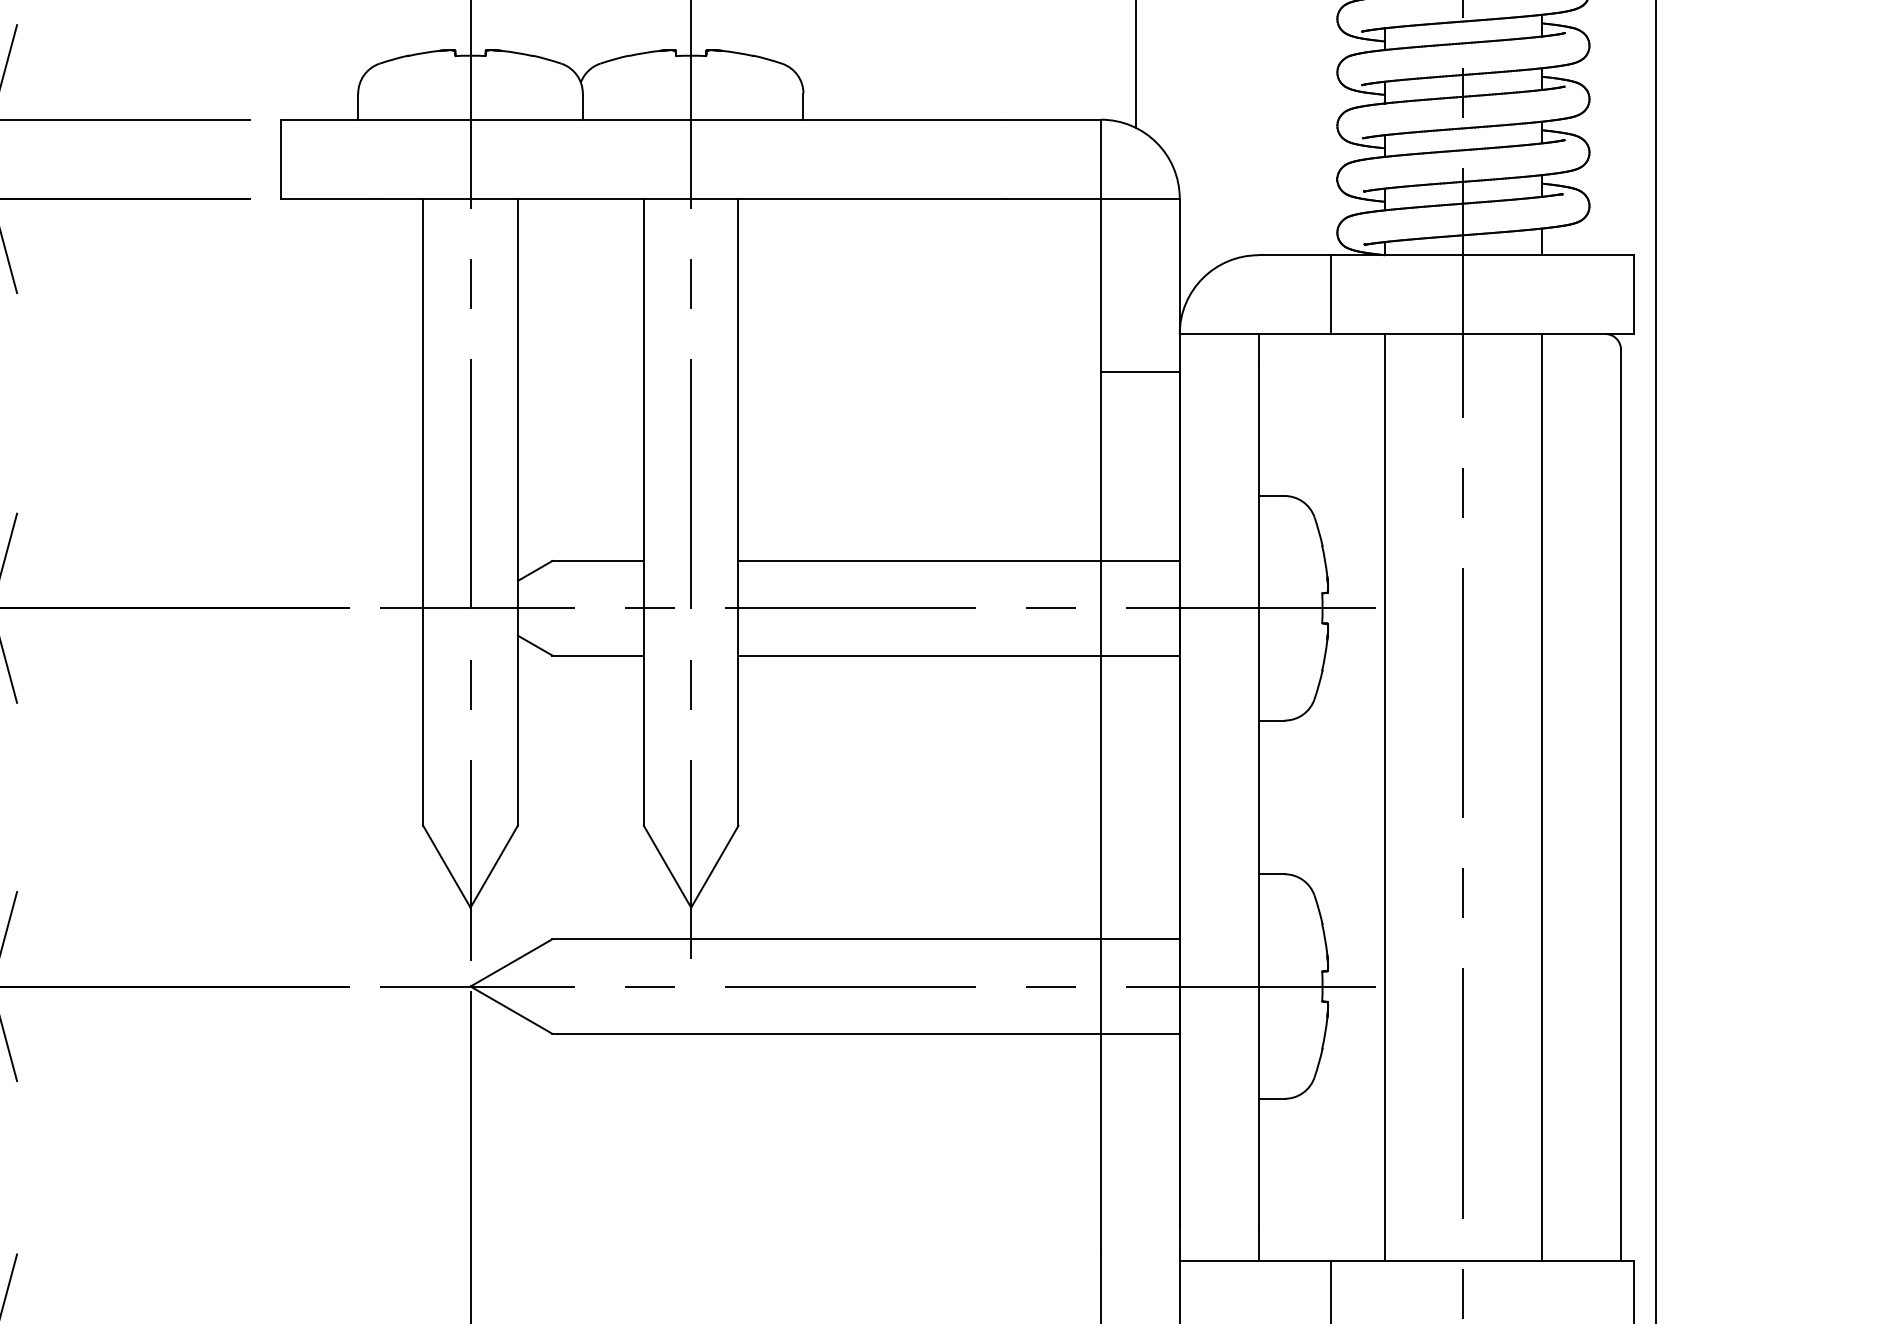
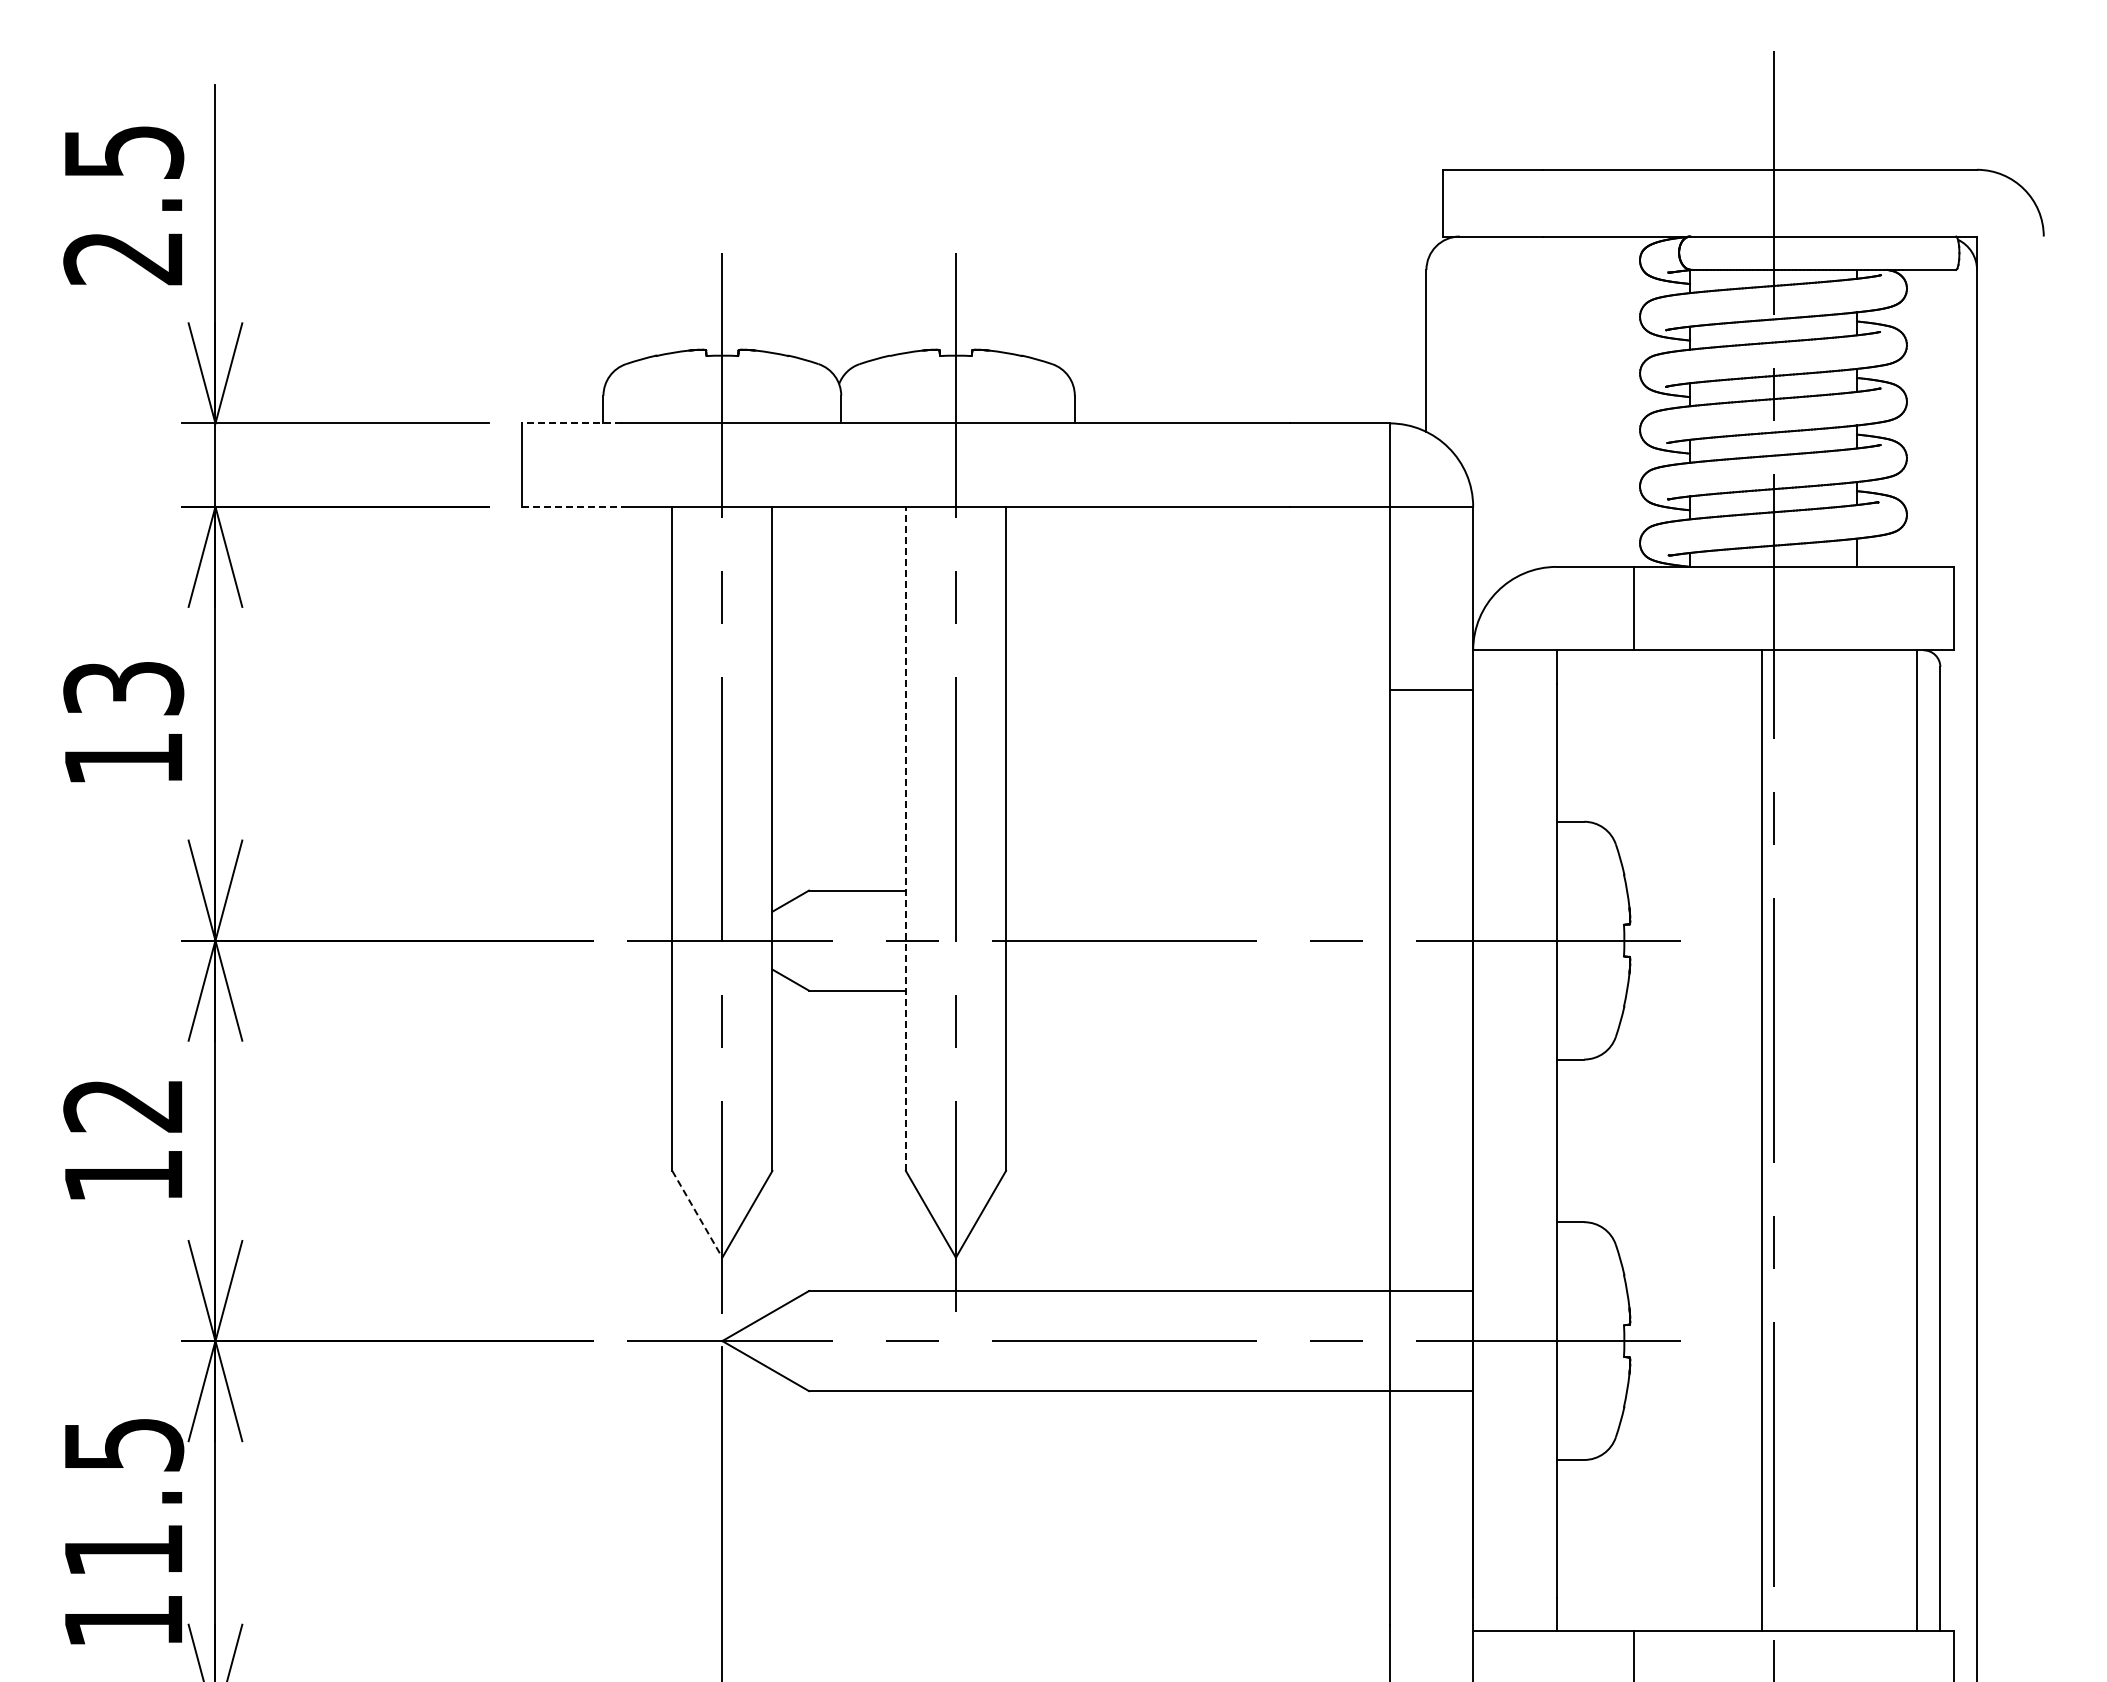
line: (328, 119) -> (571, 423), solid -> dashed
line: (328, 198) -> (572, 506), solid -> dashed
line: (643, 511) -> (905, 838), solid -> dashed
line: (959, 560) -> (1239, 890), removed
line: (959, 655) -> (1239, 990), removed
line: (1385, 797) -> (1762, 1140), moved
line: (1541, 797) -> (1916, 1140), moved
line: (447, 866) -> (697, 1214), solid -> dashed

